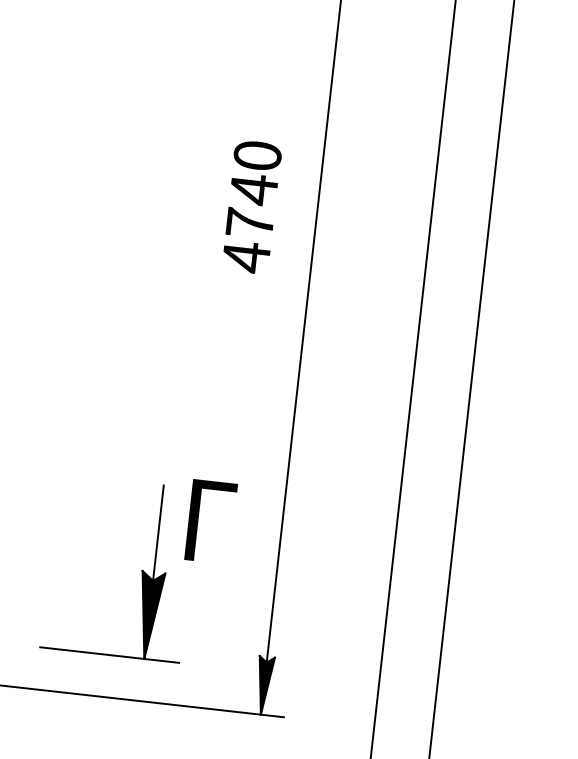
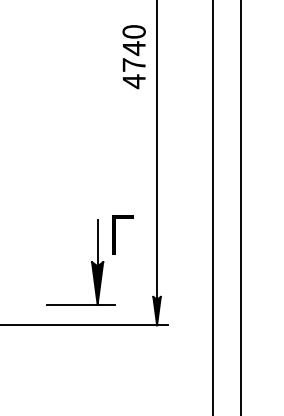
text: (250, 207) -> (133, 57), moved

